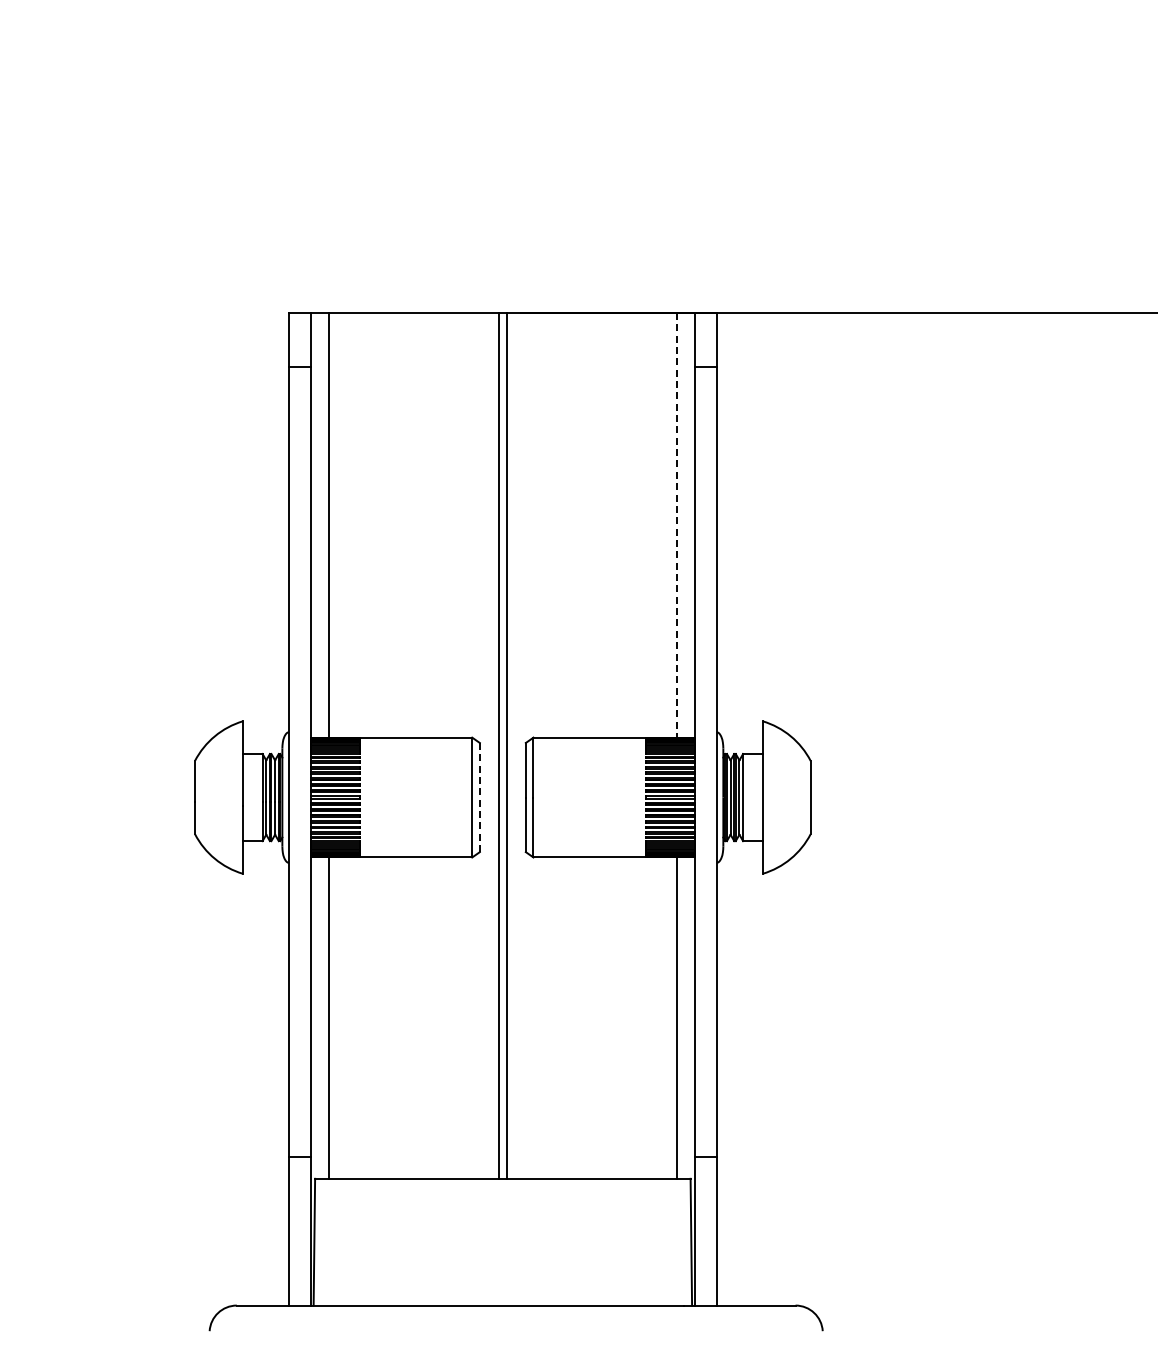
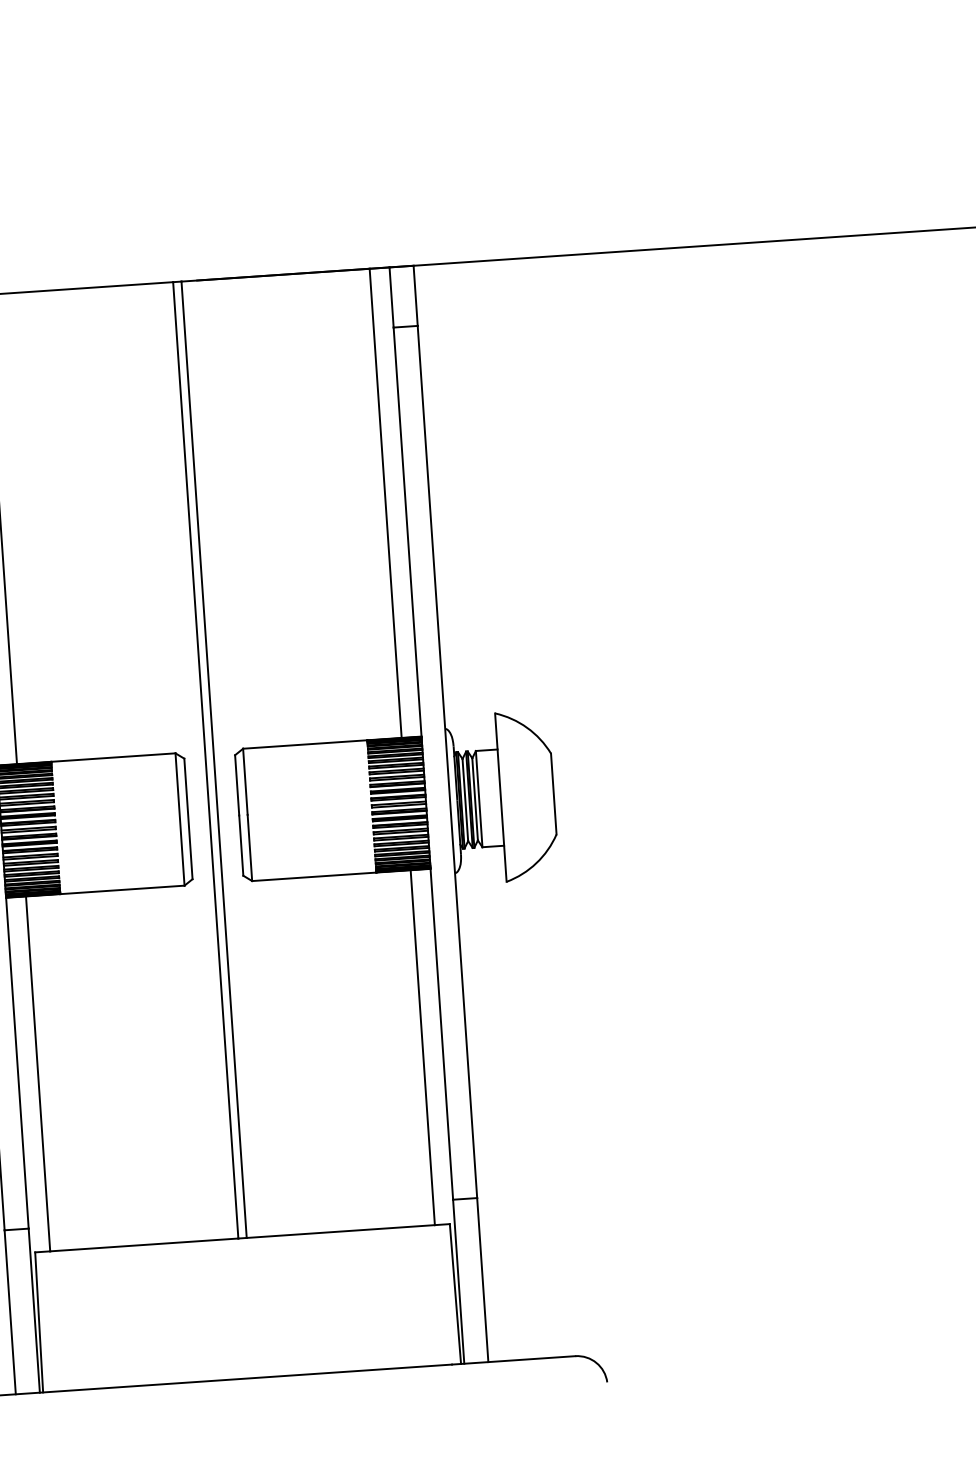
line: (677, 525) -> (386, 503), dashed -> solid
line: (479, 797) -> (188, 818), dashed -> solid

